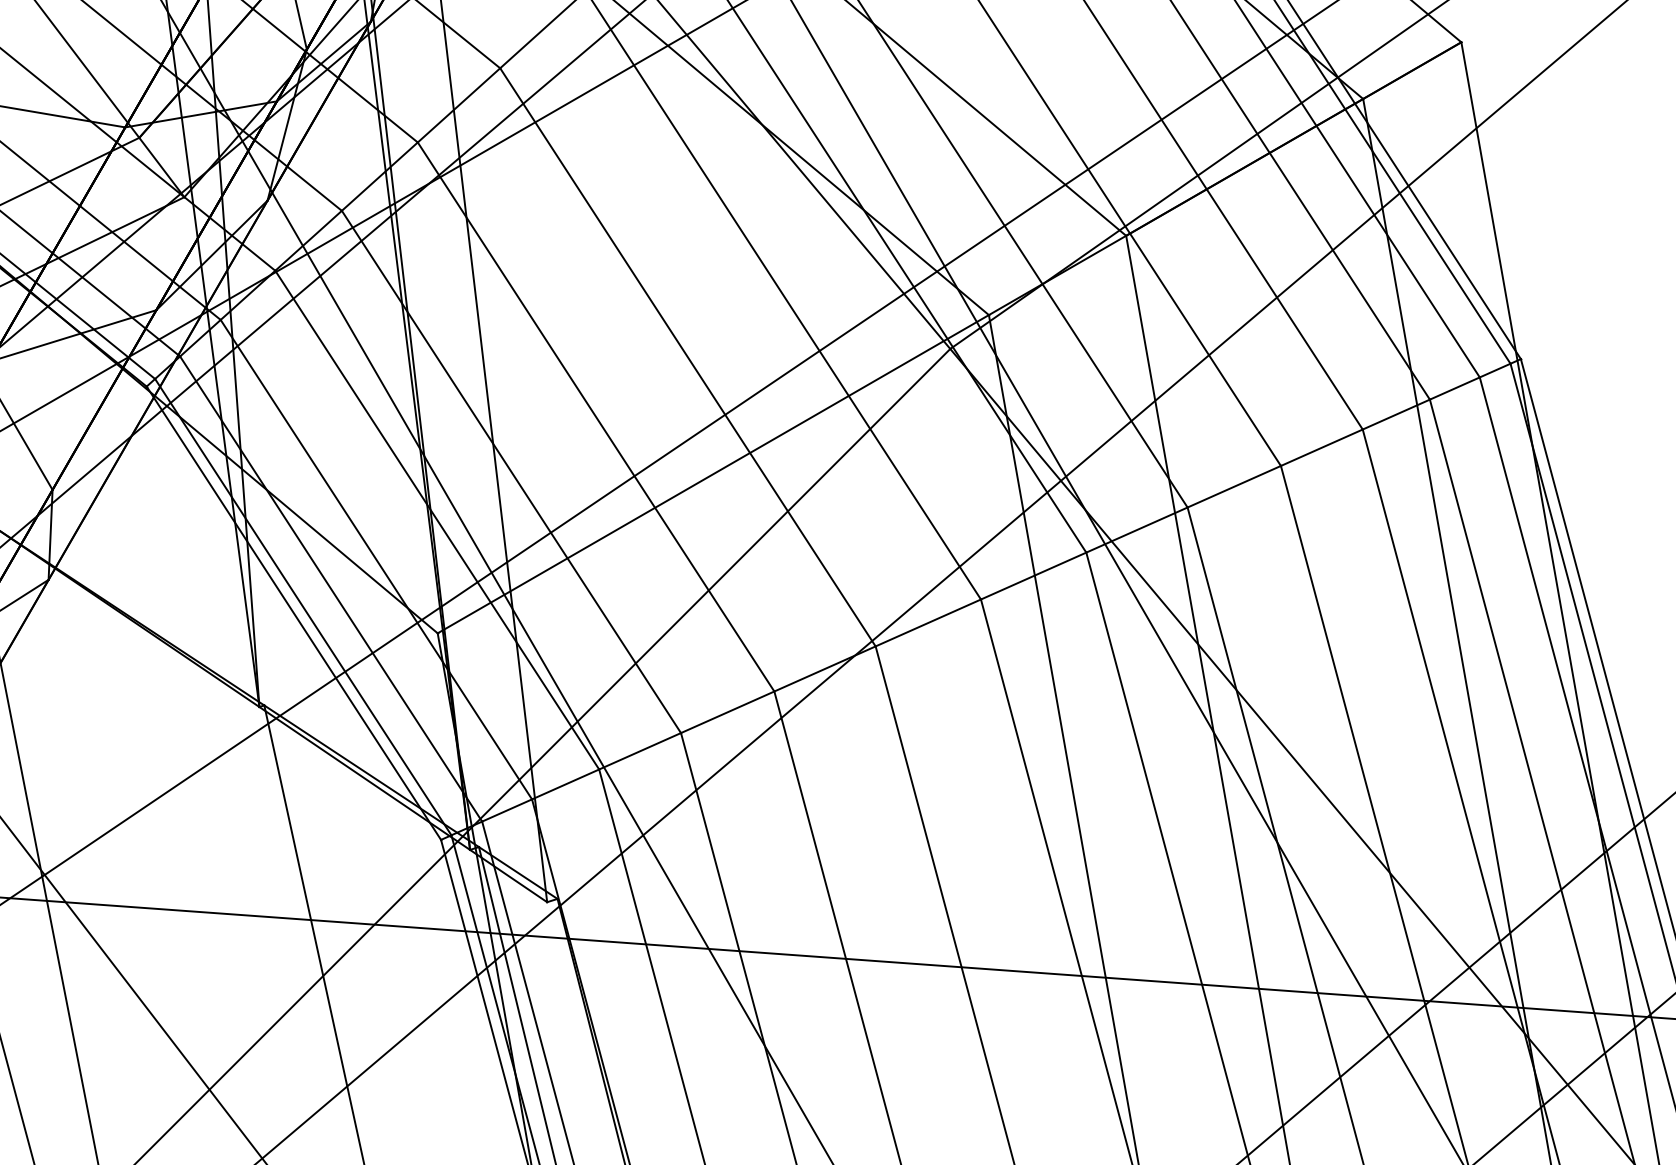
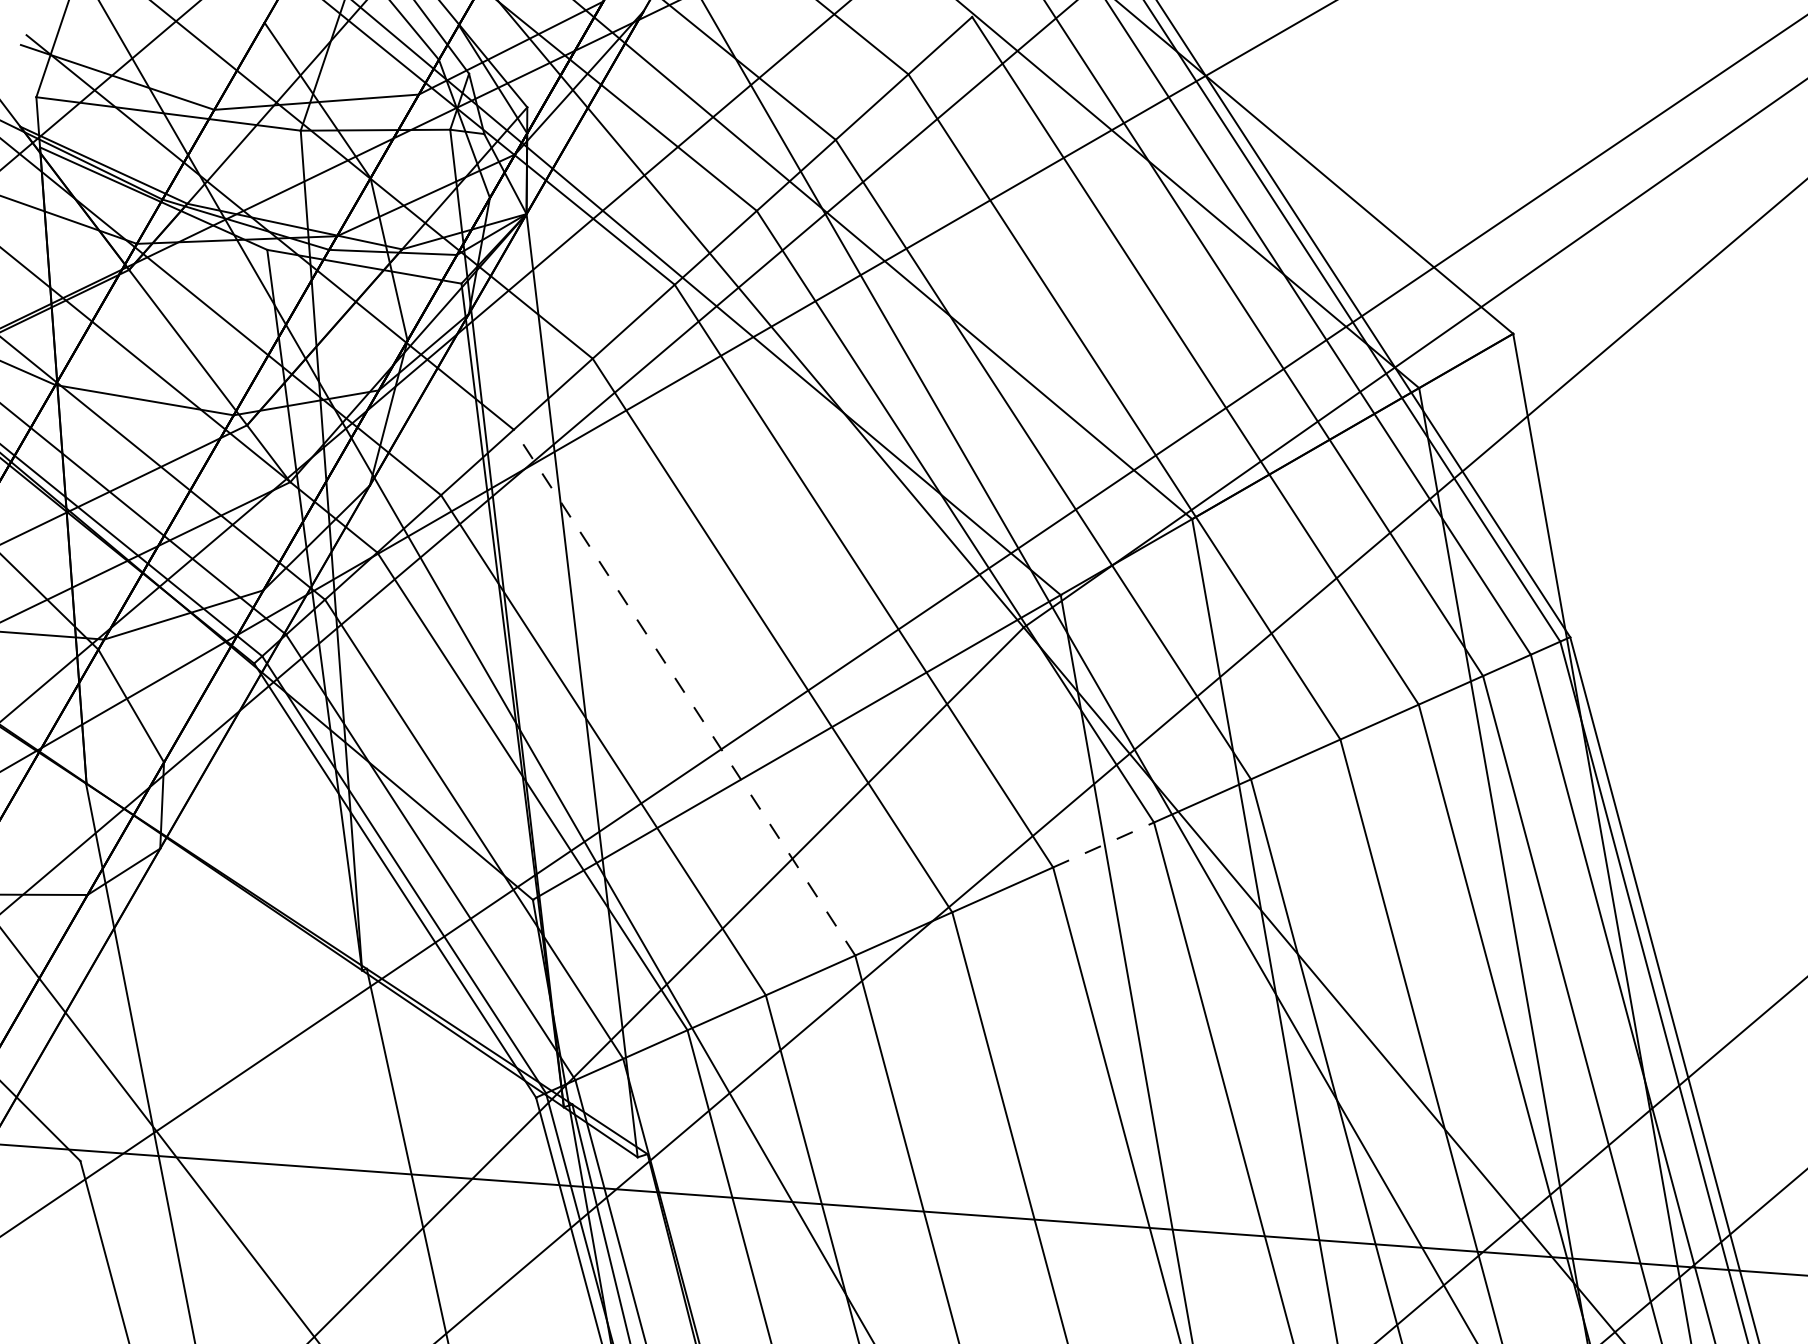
line: (596, 416) -> (684, 692), solid -> dashed
line: (1034, 575) -> (1104, 844), solid -> dashed

